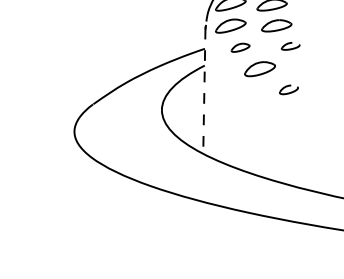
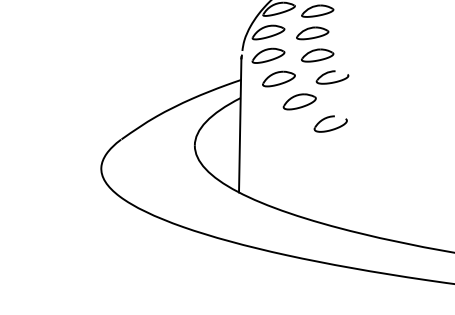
part: (290, 46) -> (332, 77), size x1.67
part: (240, 47) -> (278, 78), size x1.67
part: (288, 89) -> (330, 123), size x1.67
line: (204, 91) -> (240, 125), dashed -> solid

